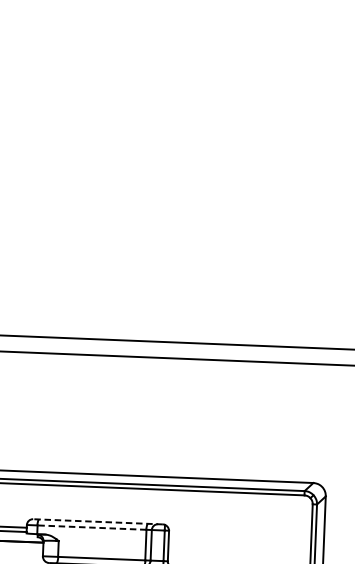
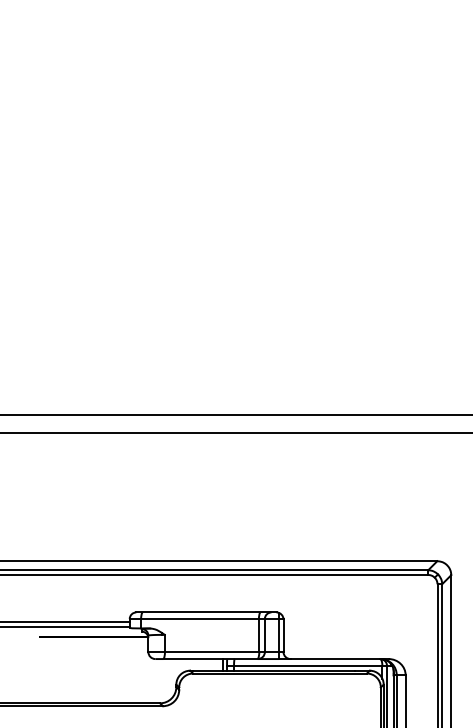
line: (97, 521) -> (205, 612), dashed -> solid
line: (92, 527) -> (200, 618), dashed -> solid

